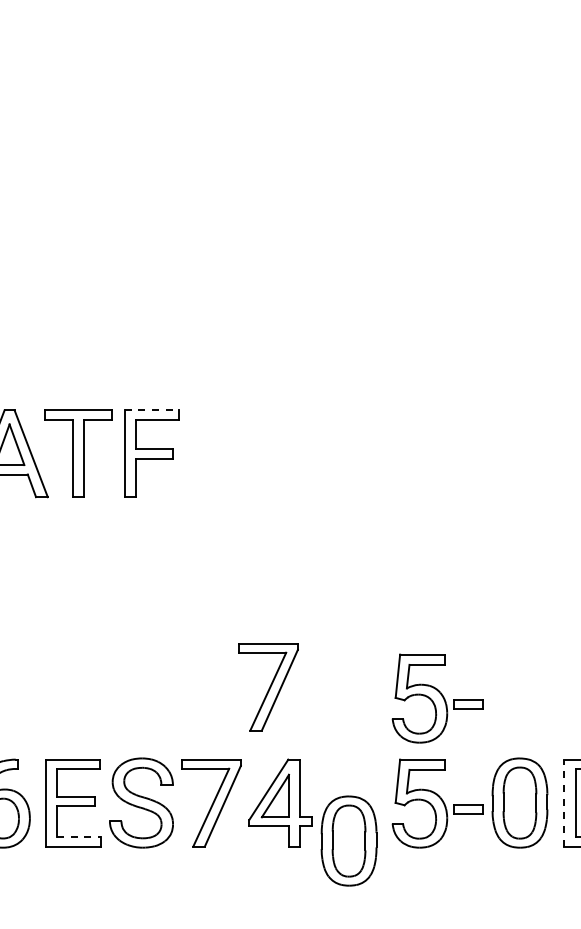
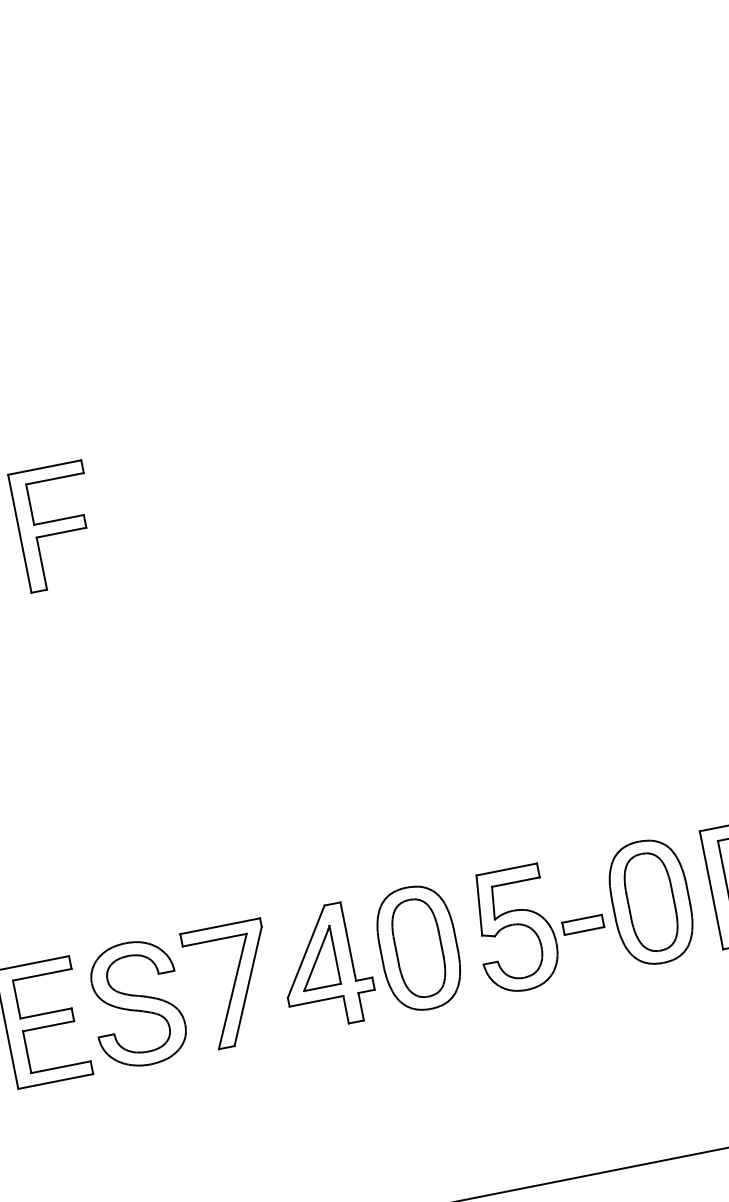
line: (151, 410) -> (44, 467), dashed -> solid
part: (268, 687) -> (278, 812), removed
part: (437, 698) -> (510, 782), removed
line: (564, 802) -> (711, 889), dashed -> solid
line: (79, 837) -> (61, 1067), dashed -> solid
part: (348, 840) -> (417, 947), moved

